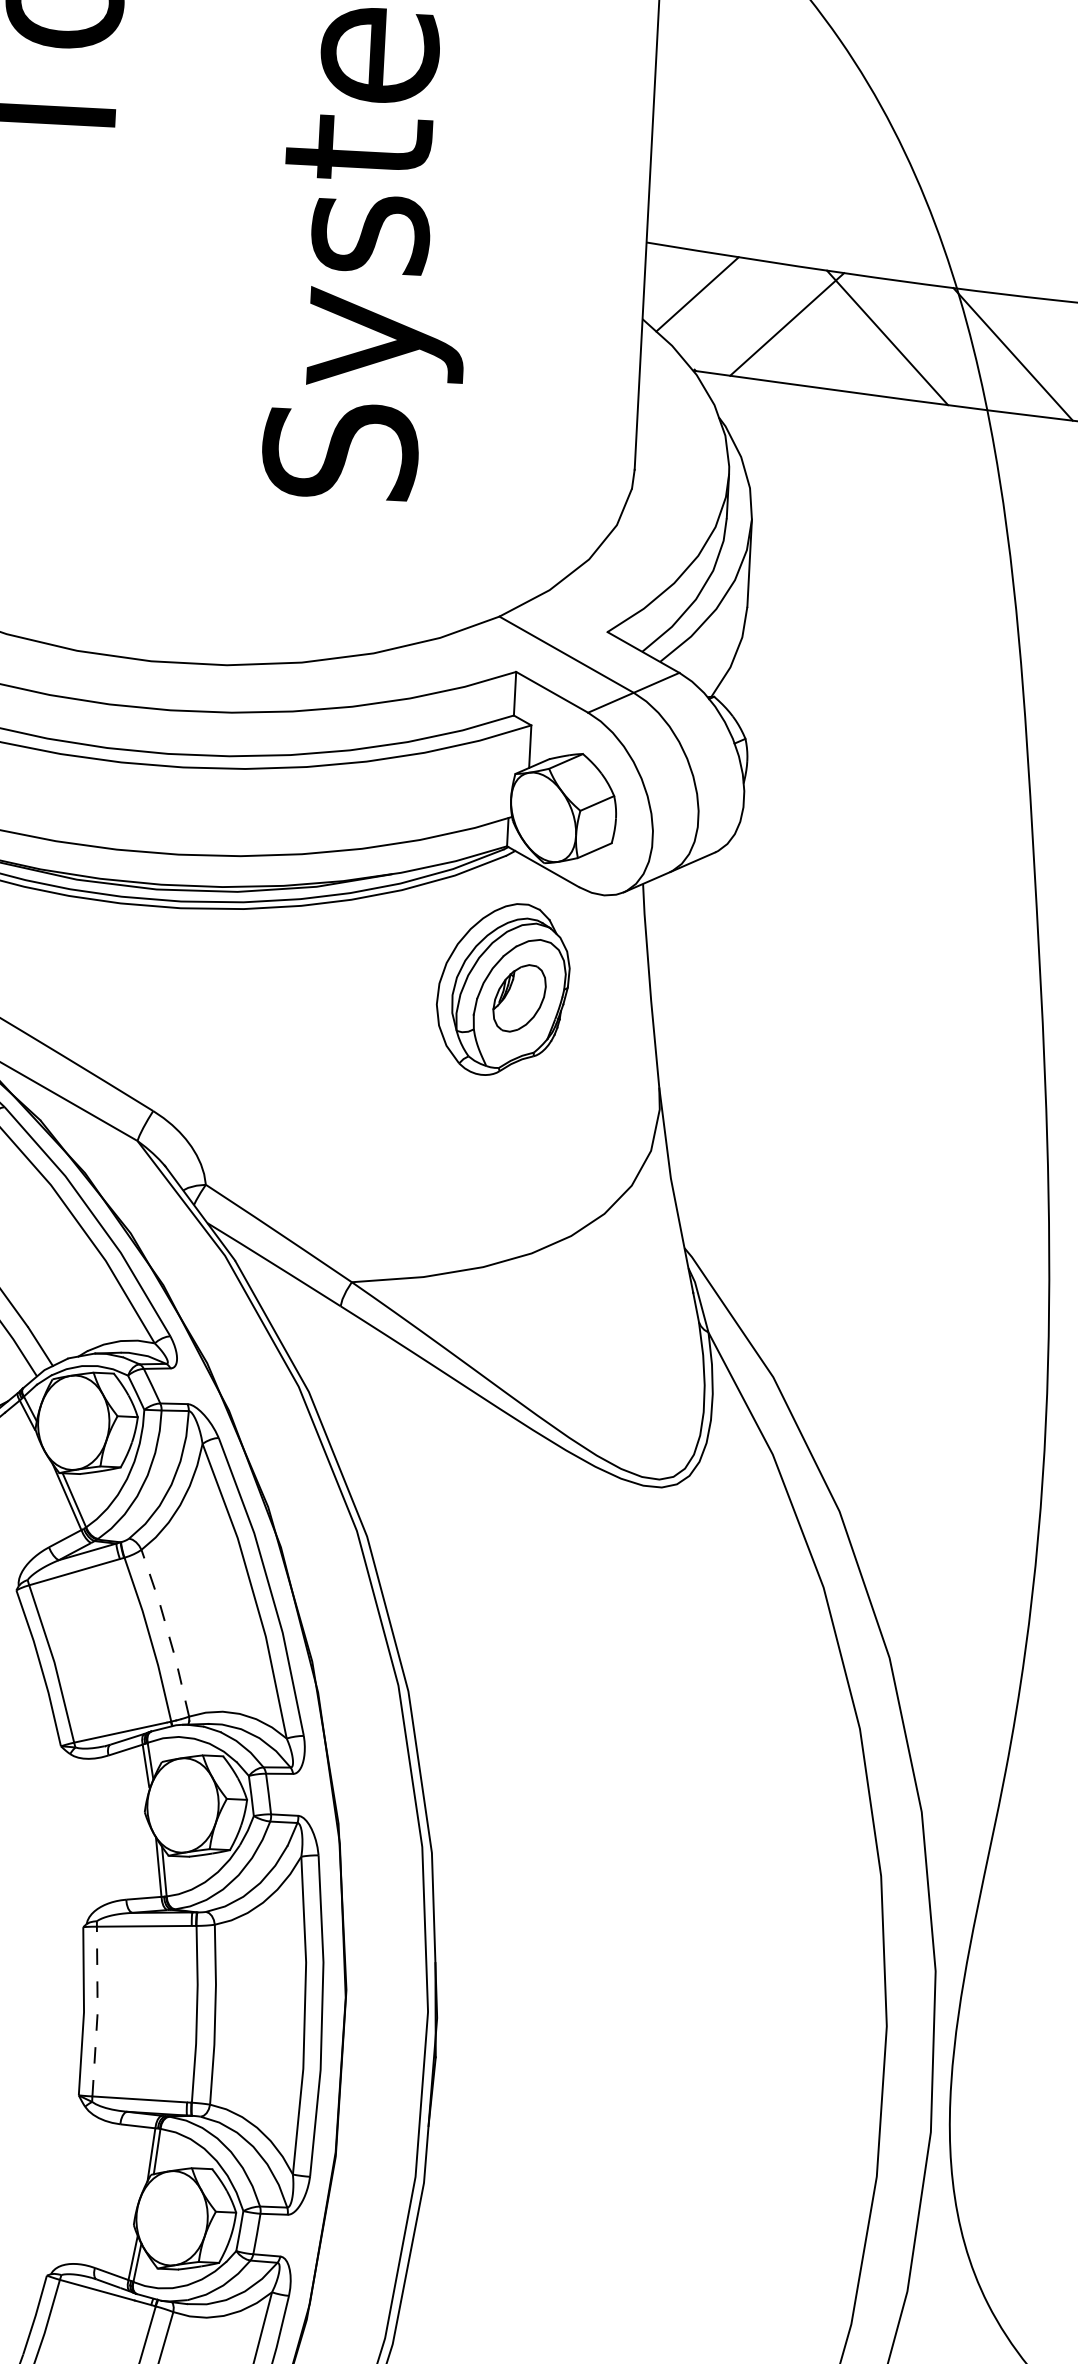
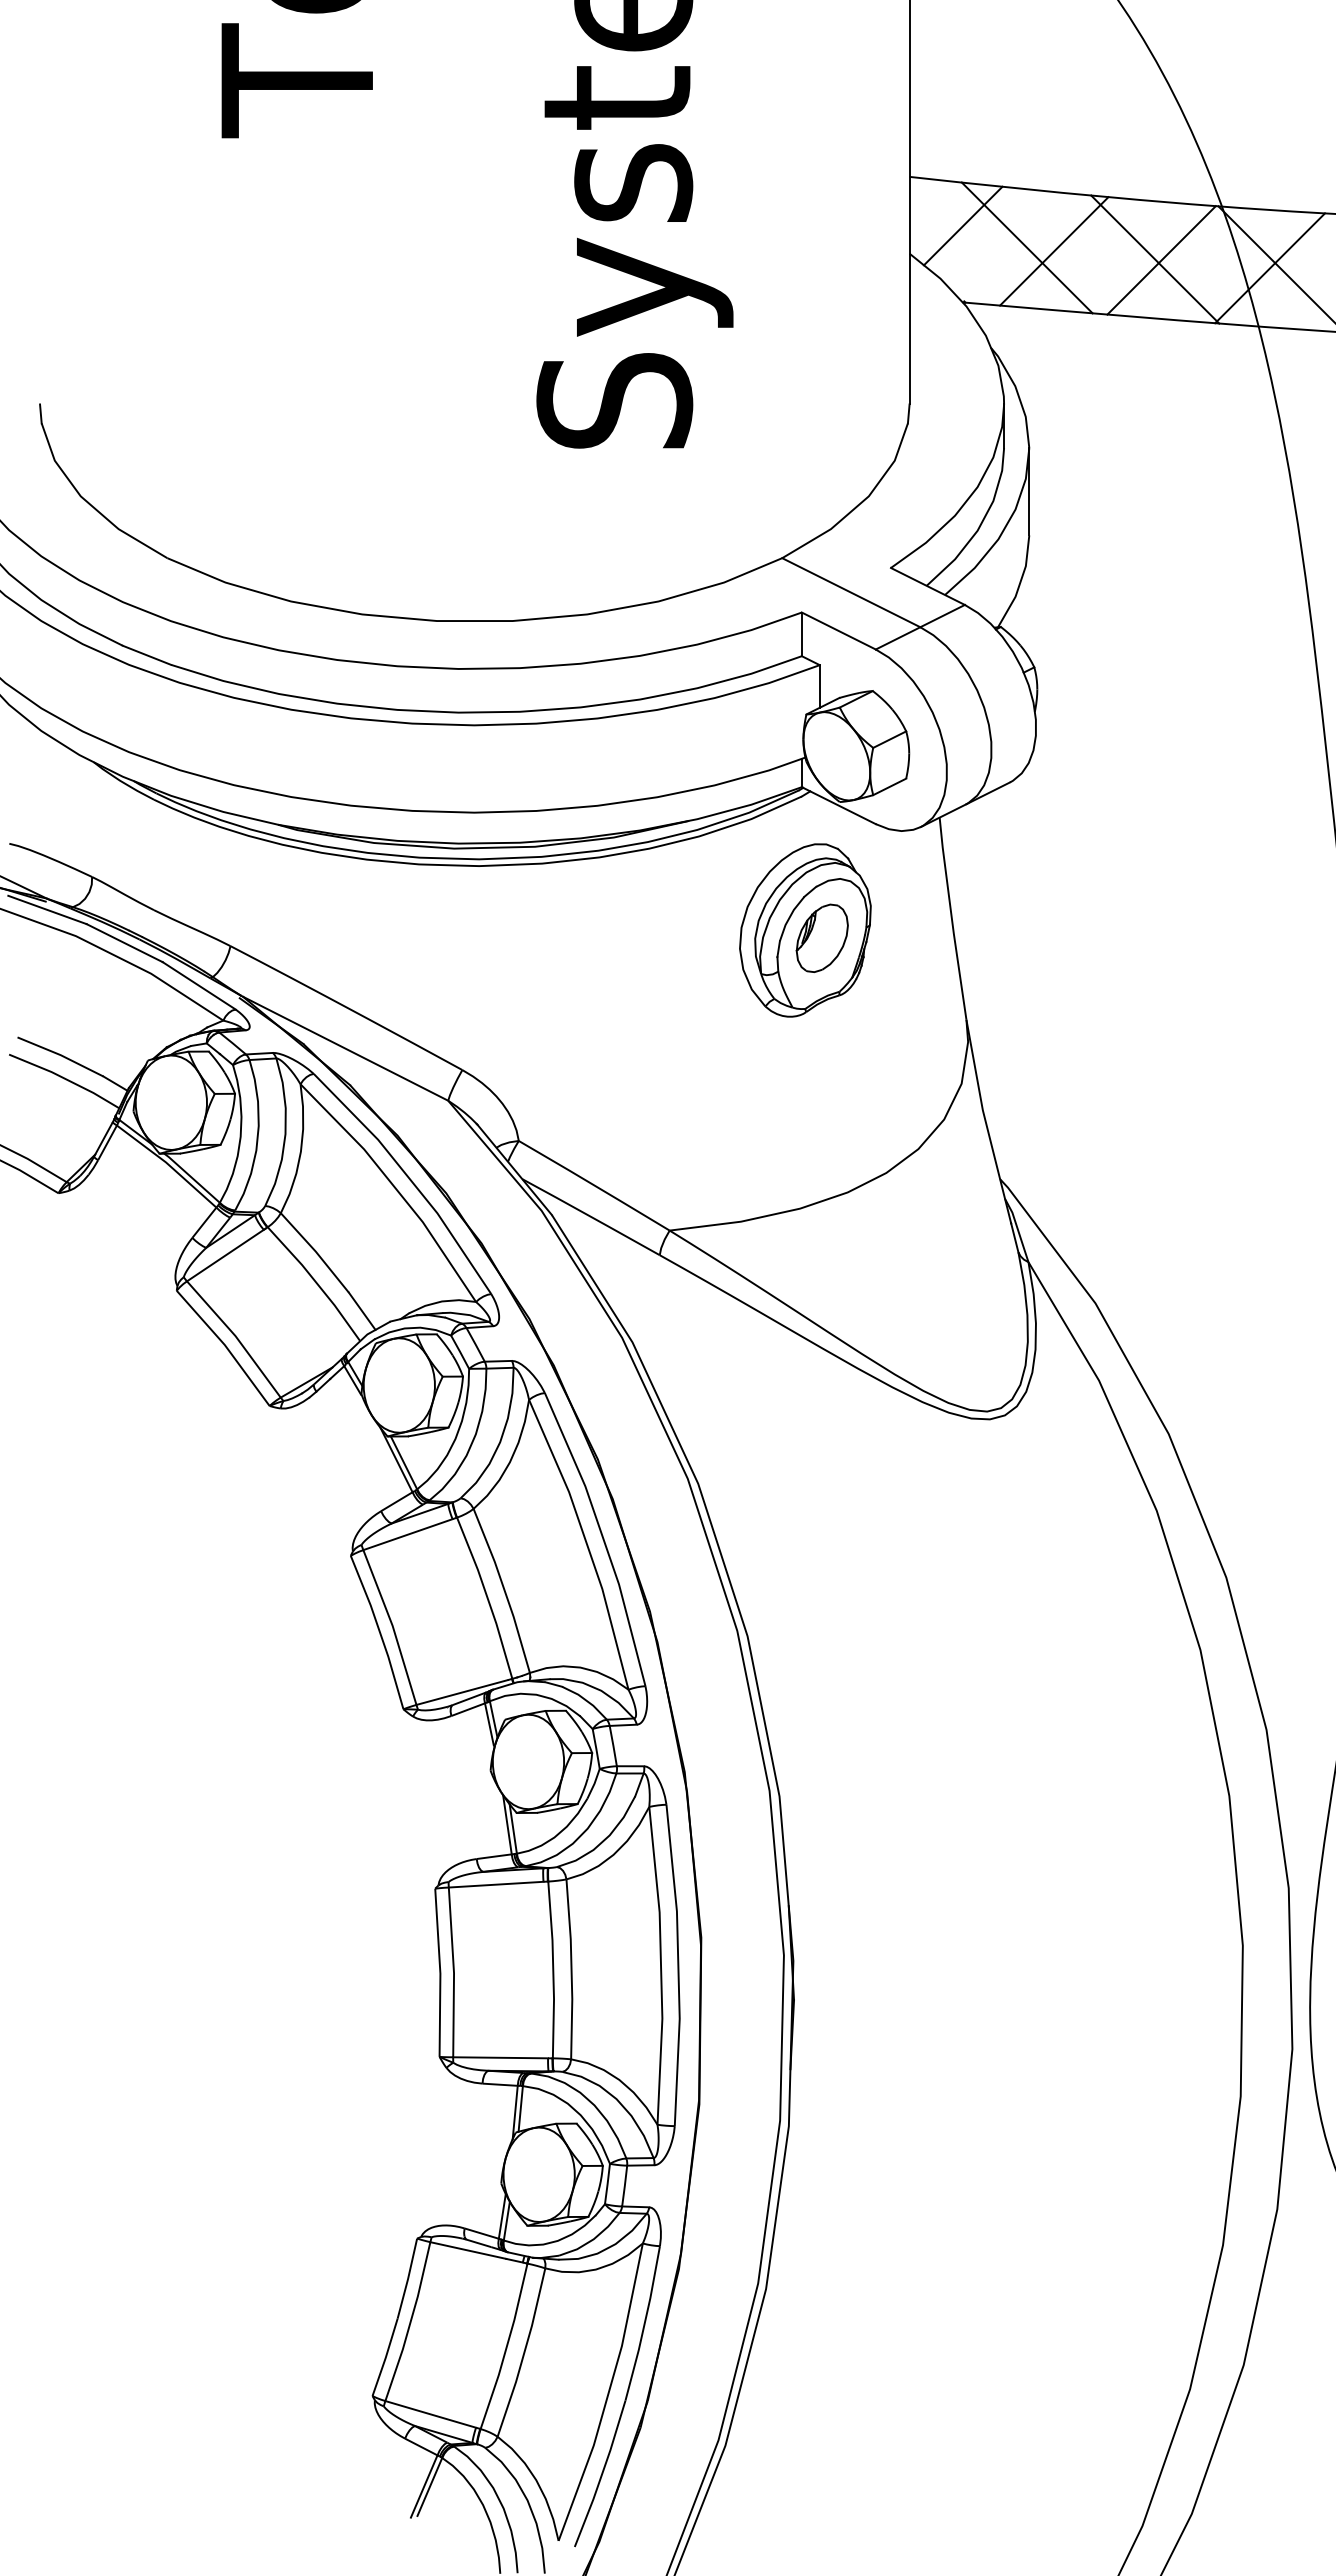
line: (759, 319) -> (1026, 247), added
line: (893, 339) -> (1161, 260), added
line: (1002, 352) -> (1270, 268), added
line: (168, 1631) -> (504, 1589), dashed -> solid
line: (97, 2011) -> (453, 1972), dashed -> solid

